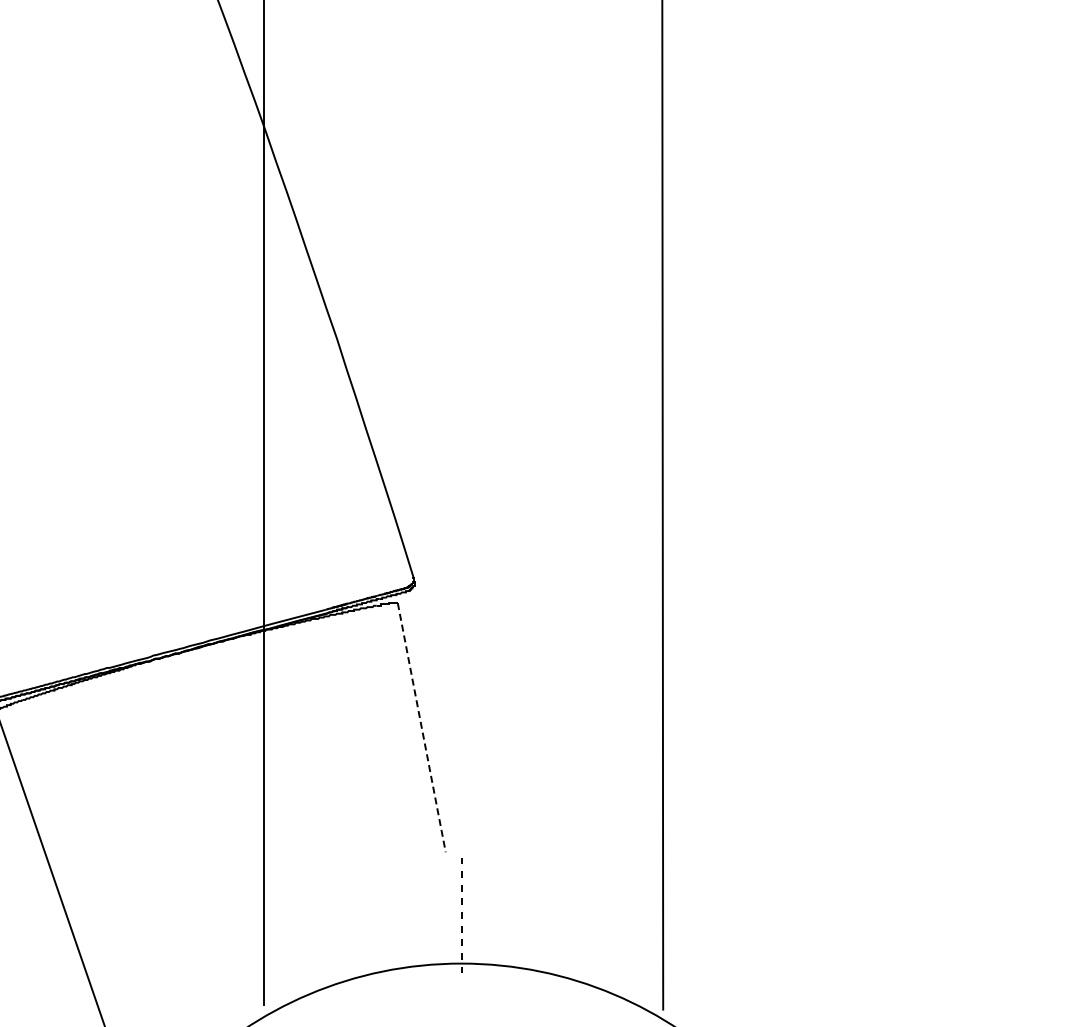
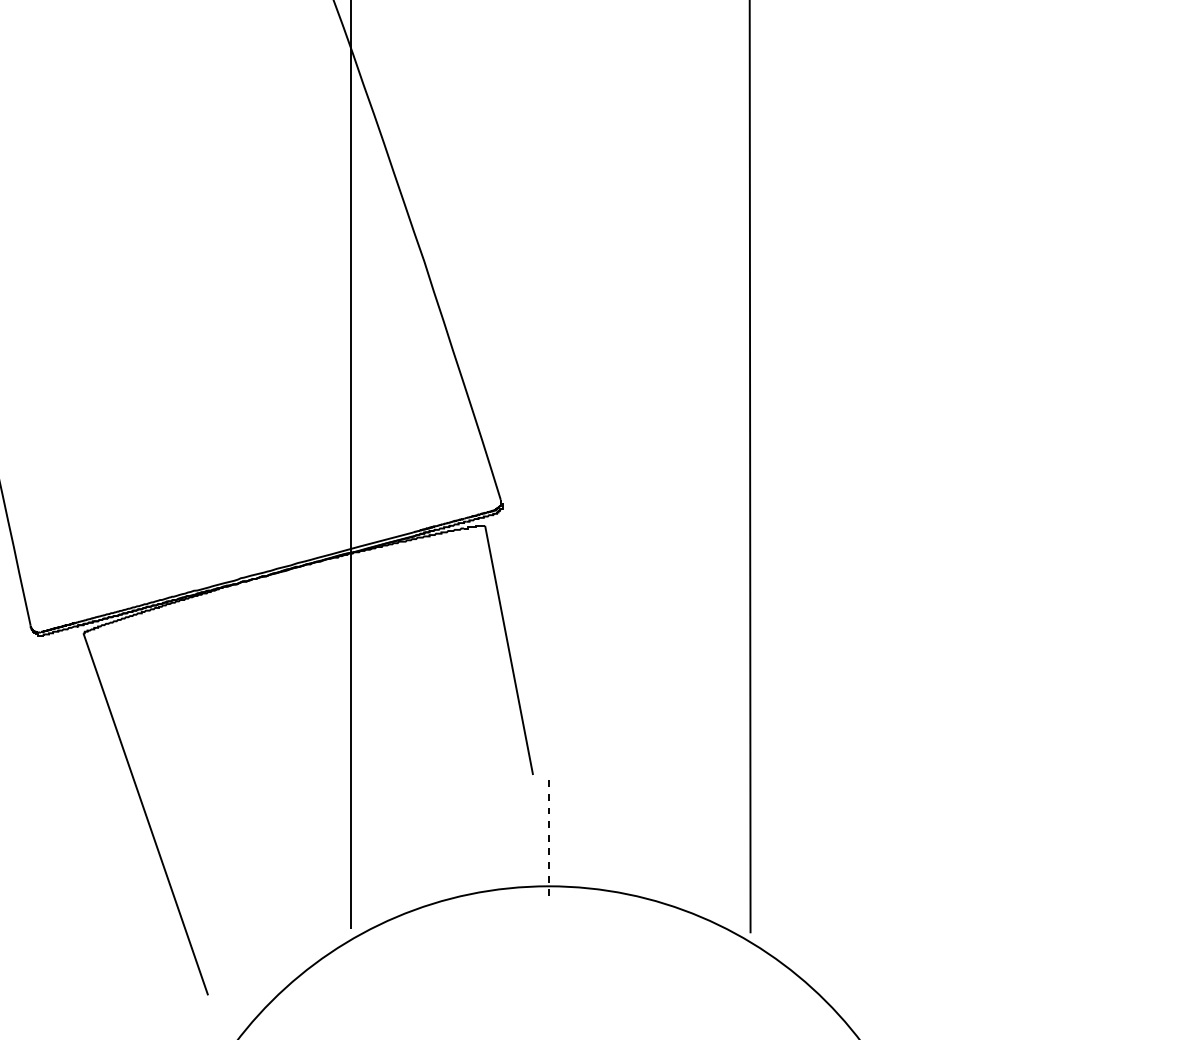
line: (422, 727) -> (509, 650), dashed -> solid

